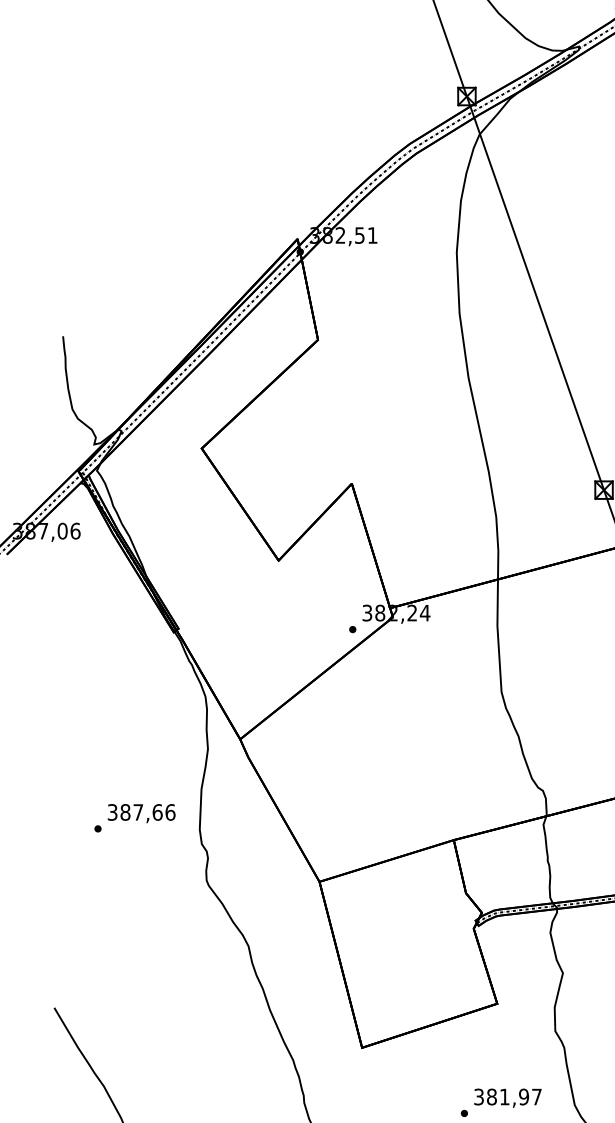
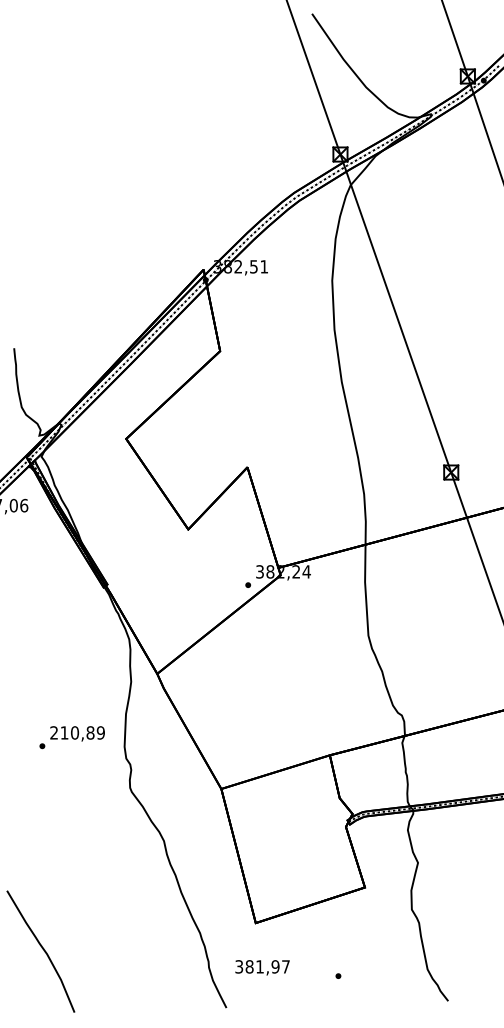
text: (141, 811) -> (77, 732), 387,66 -> 210,89
text: (507, 1097) -> (262, 967), moved

